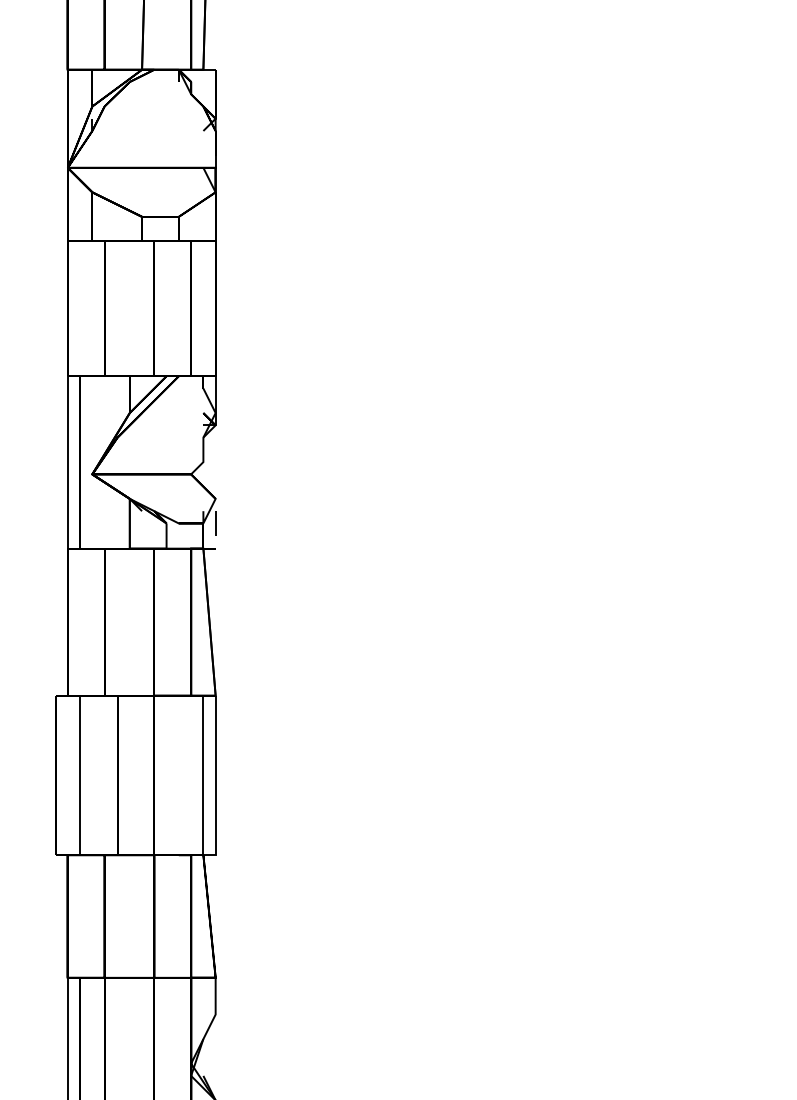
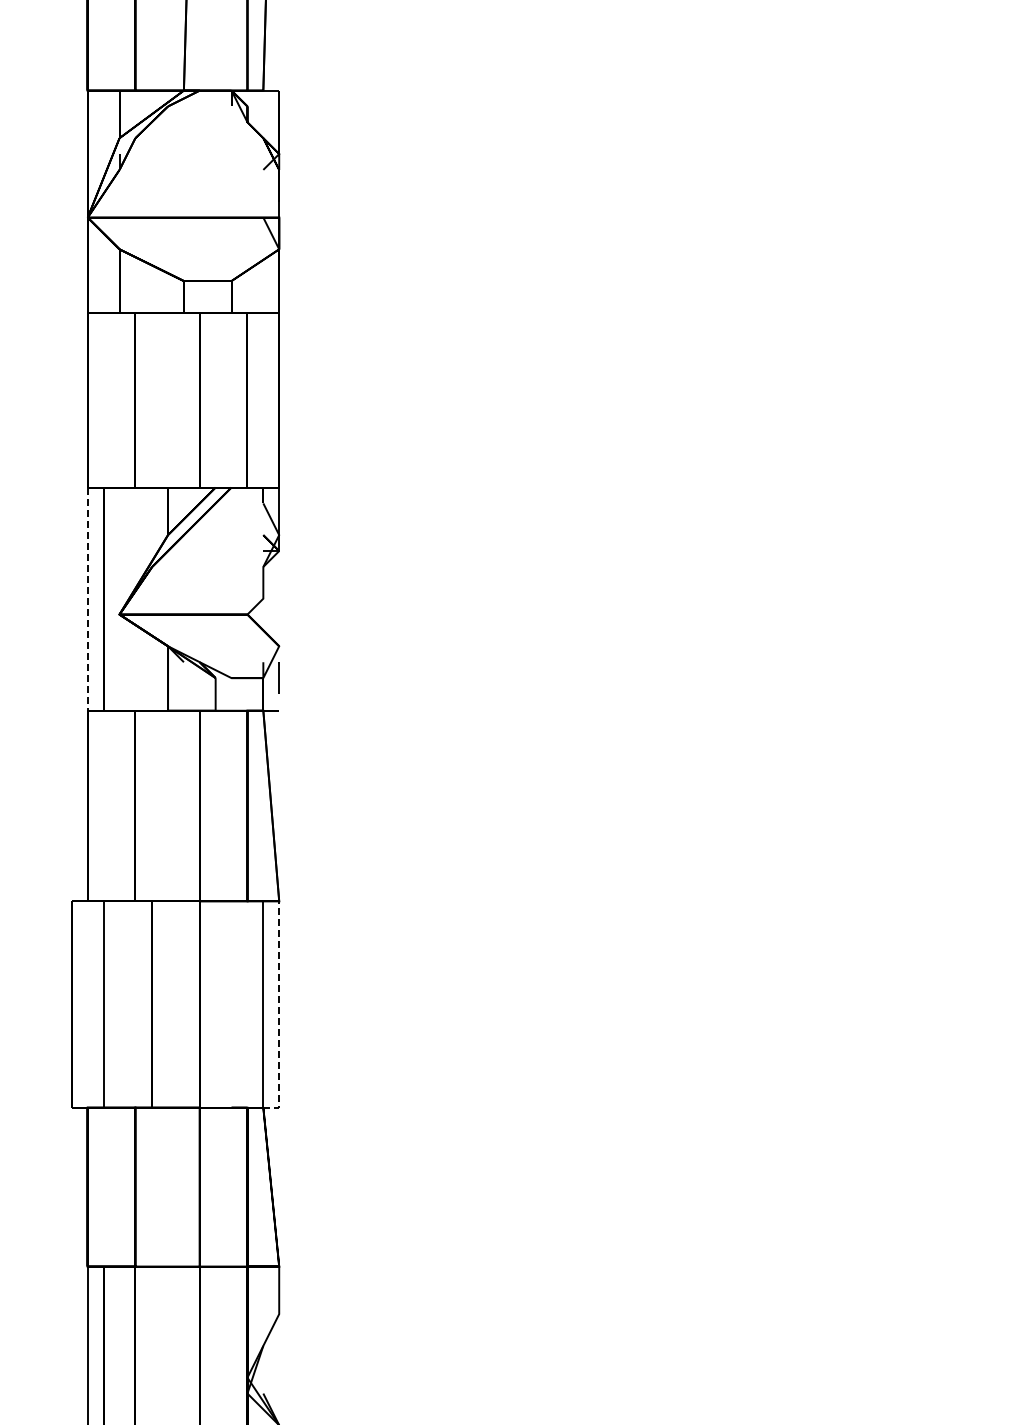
line: (67, 462) -> (87, 599), solid -> dashed
line: (215, 781) -> (279, 1012), solid -> dashed

